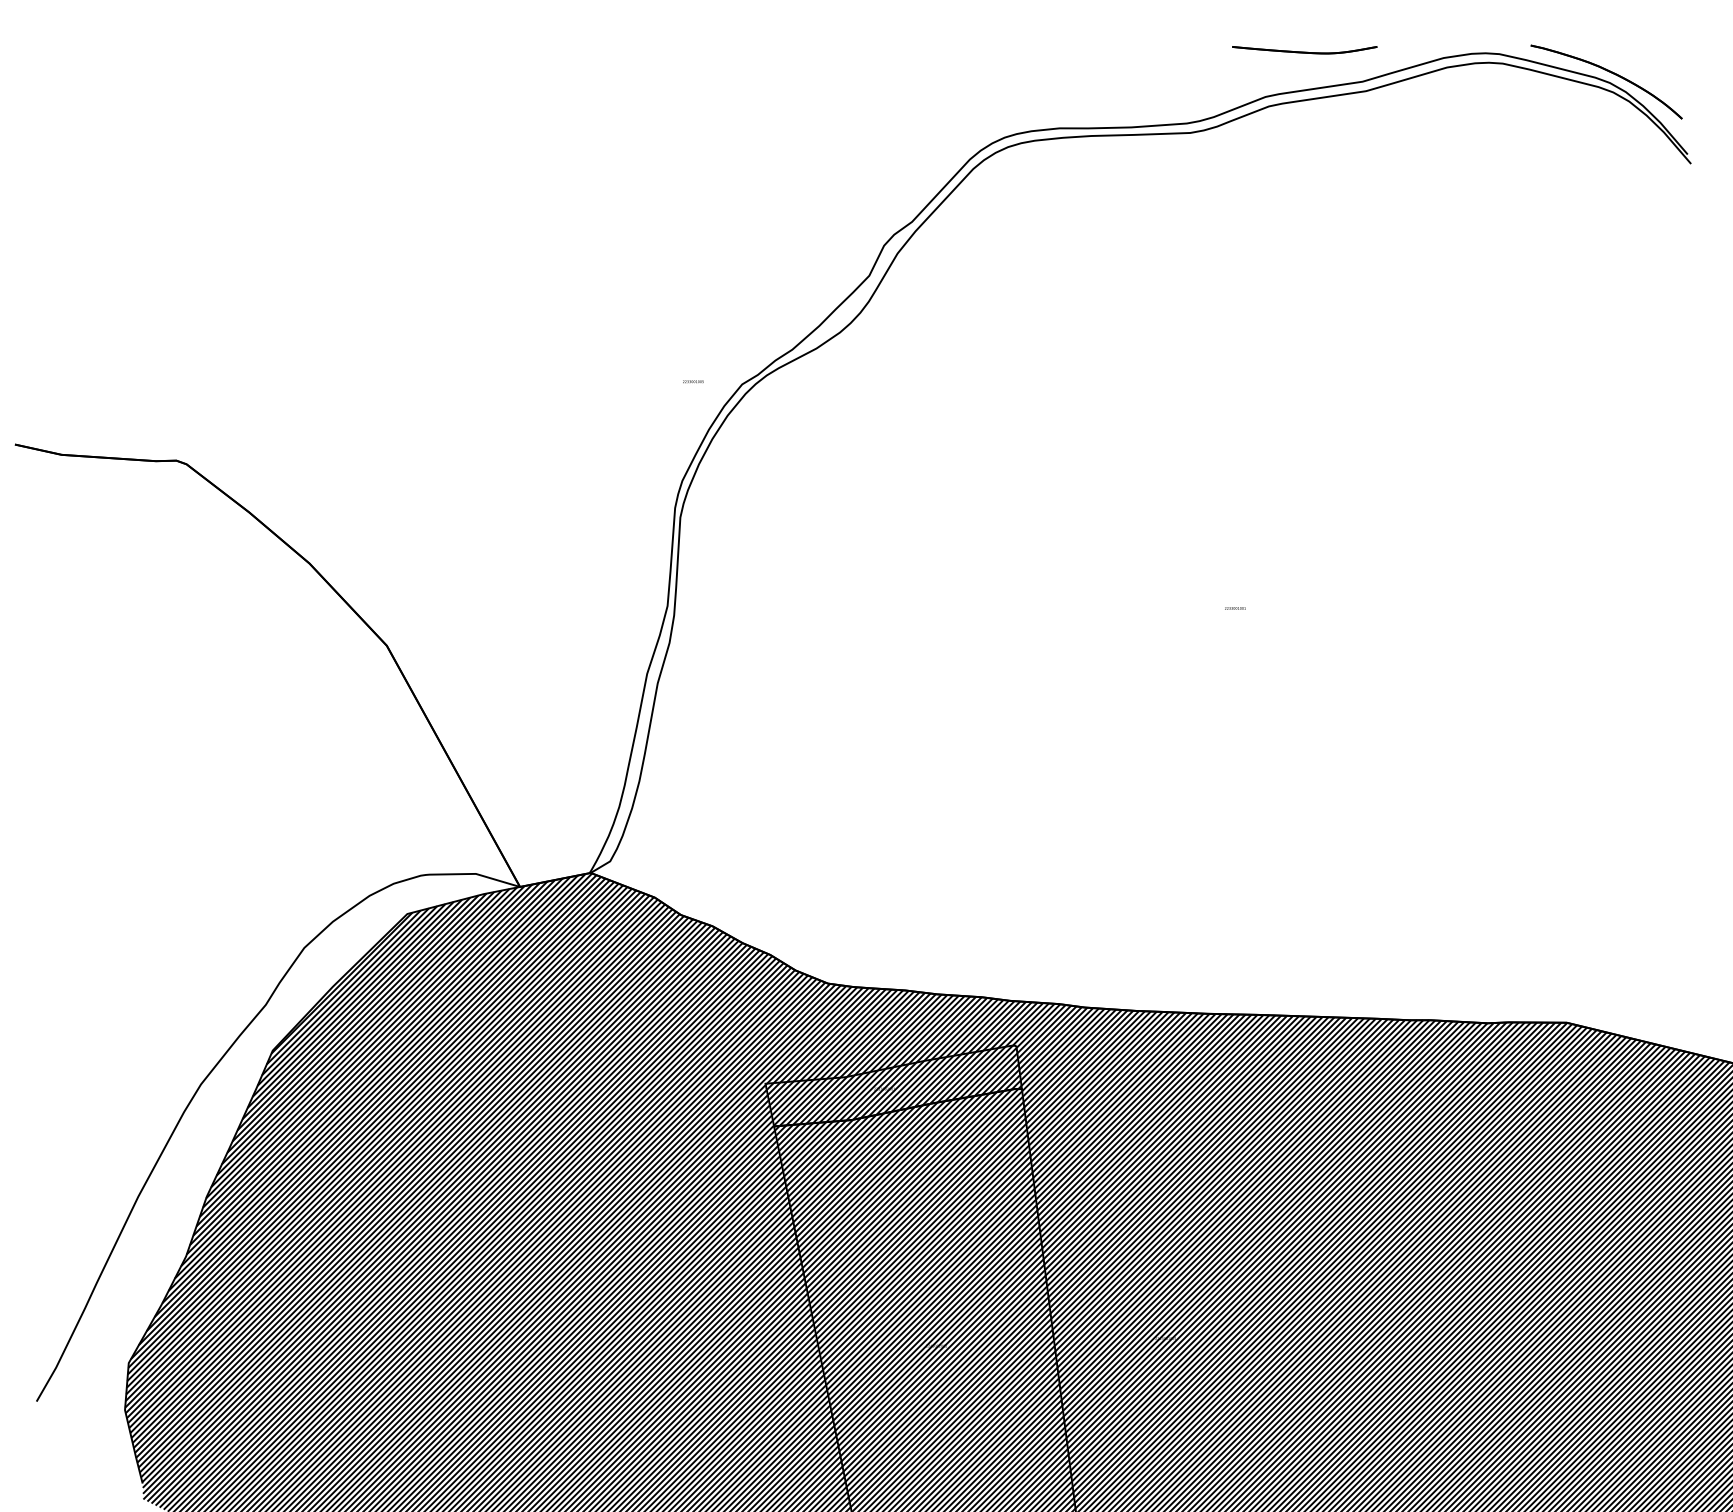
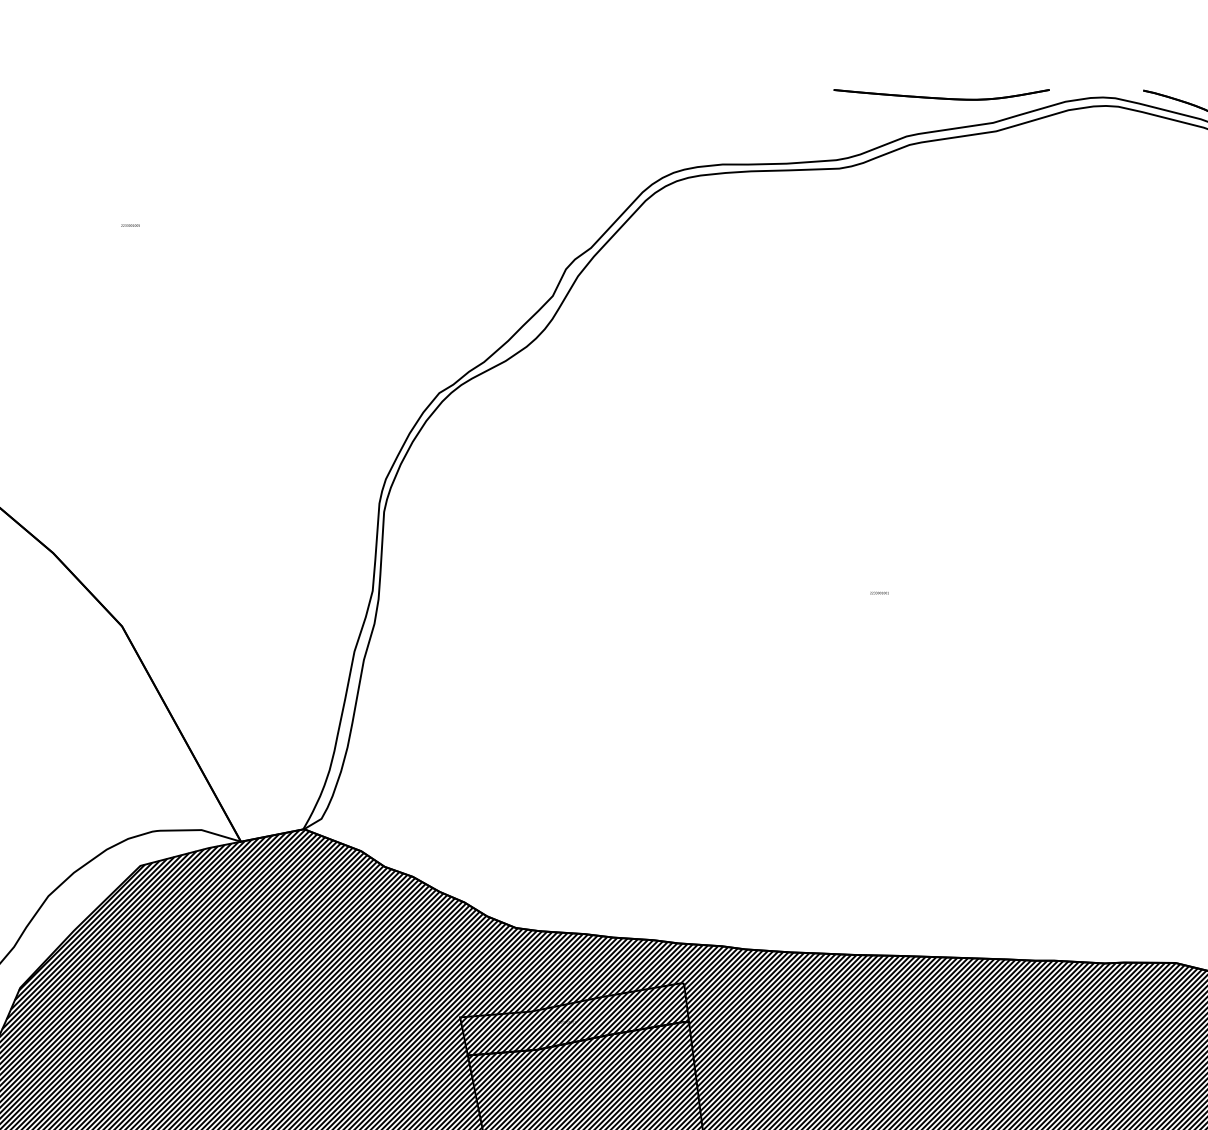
part: (1304, 49) -> (941, 94), size x1.67
text: (693, 381) -> (130, 225), moved

